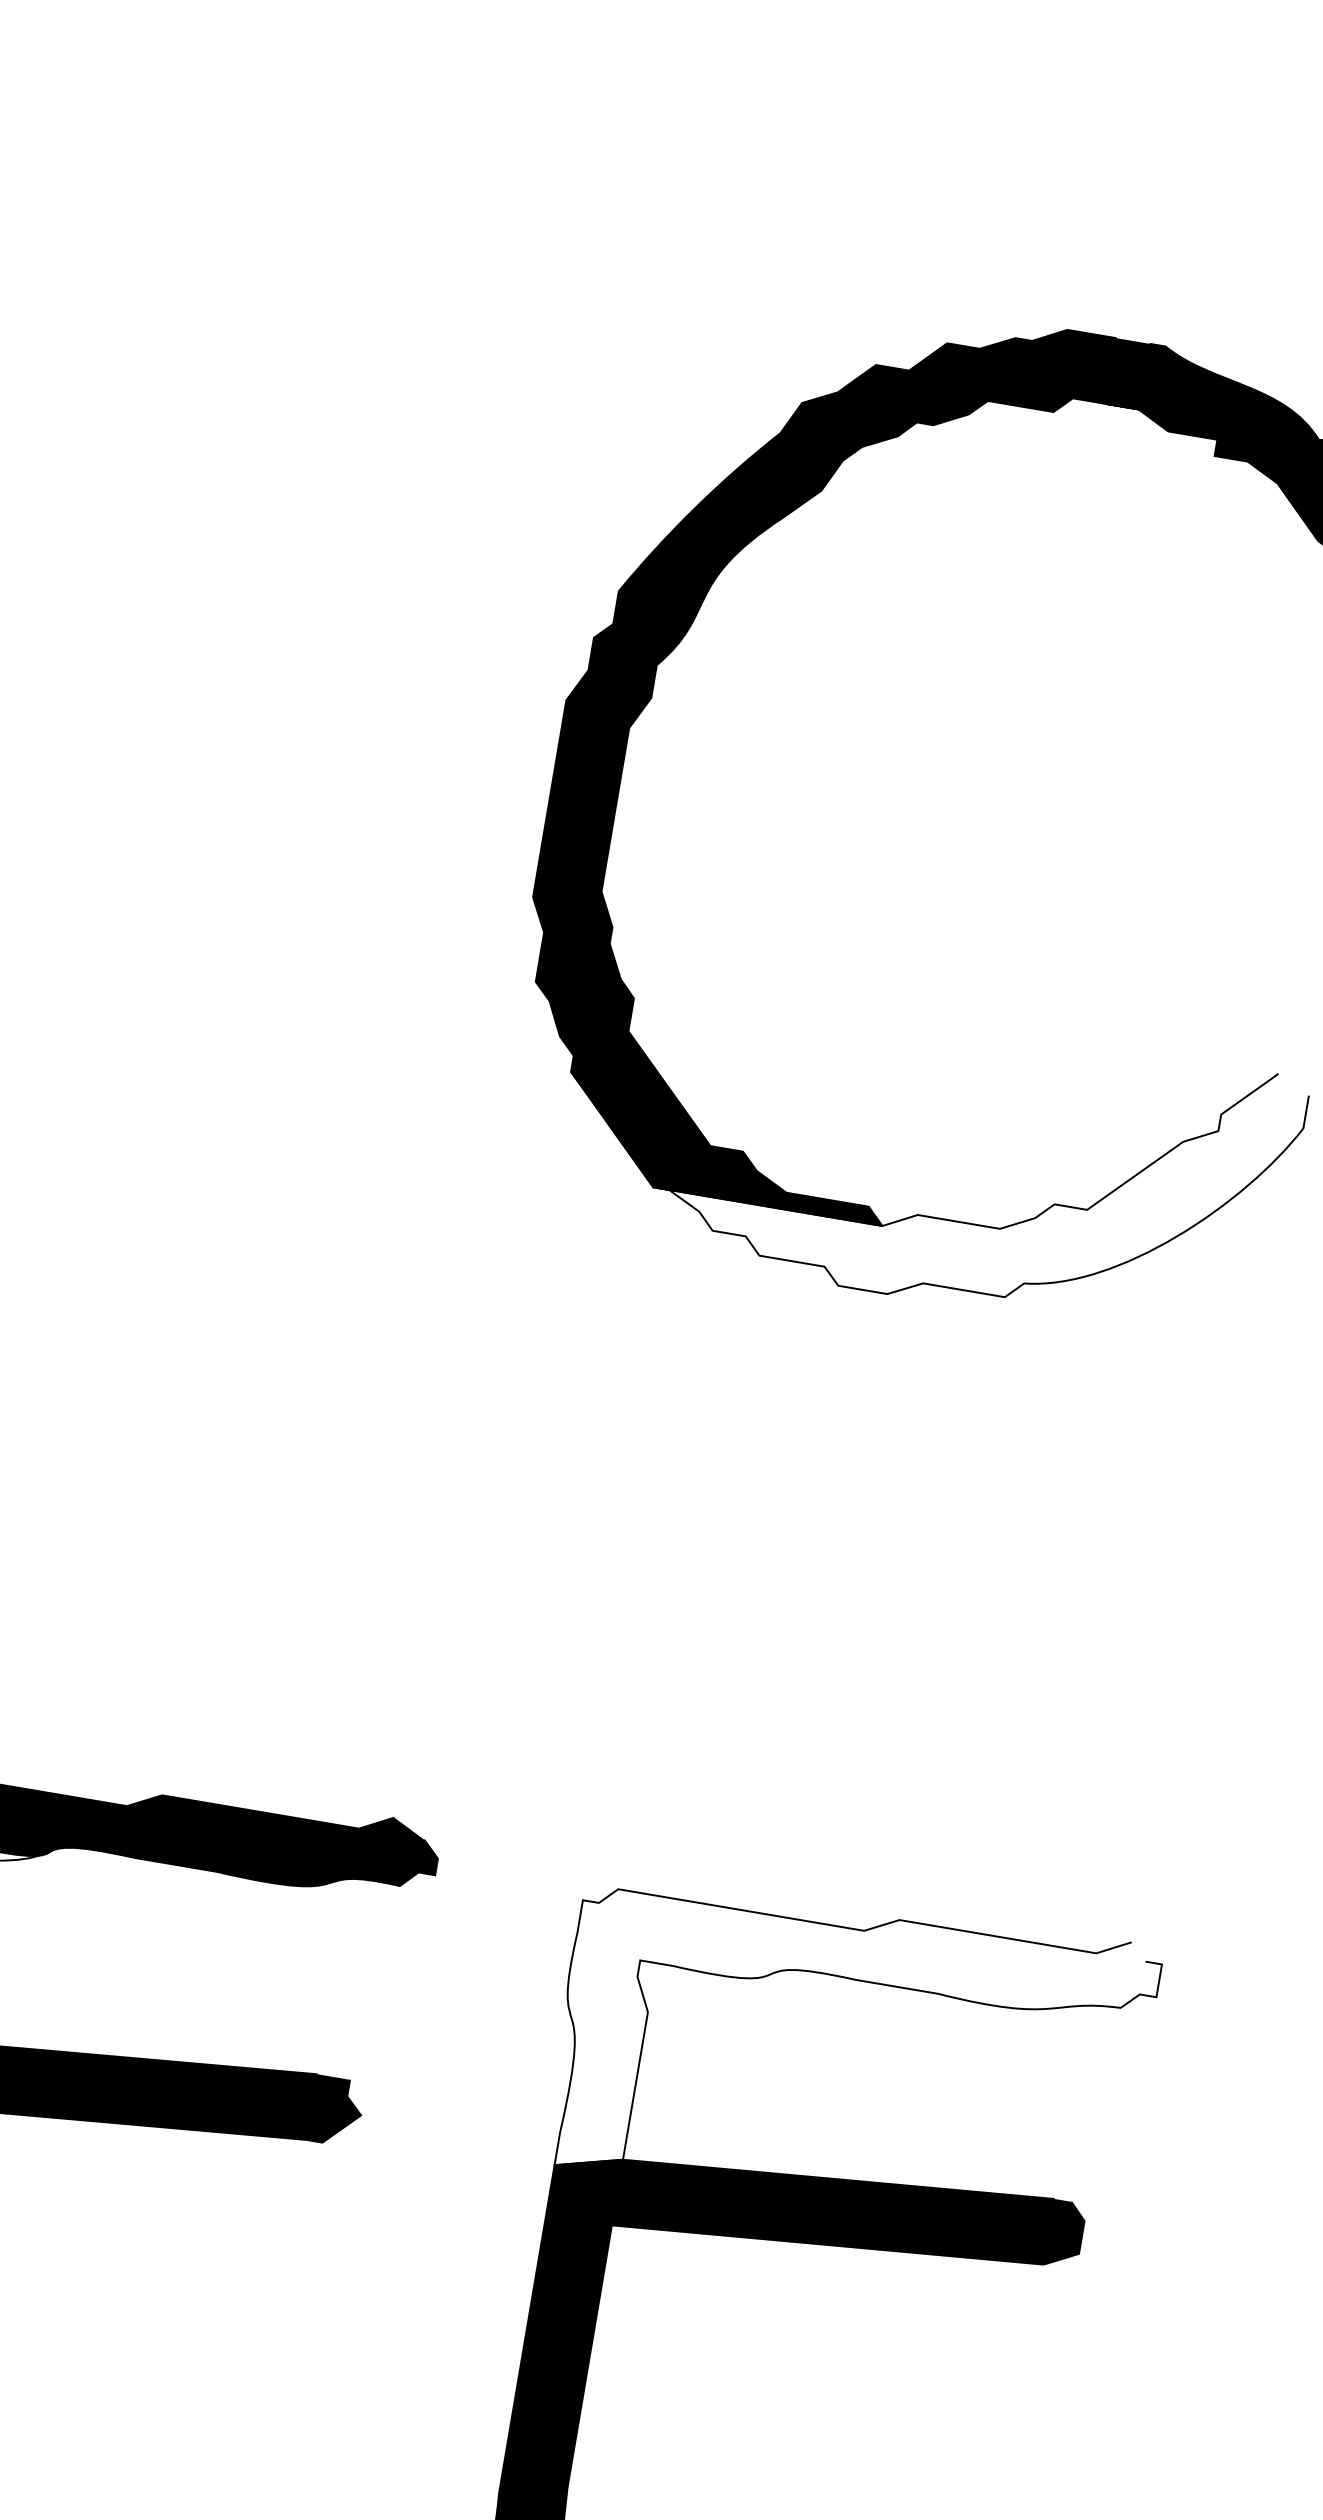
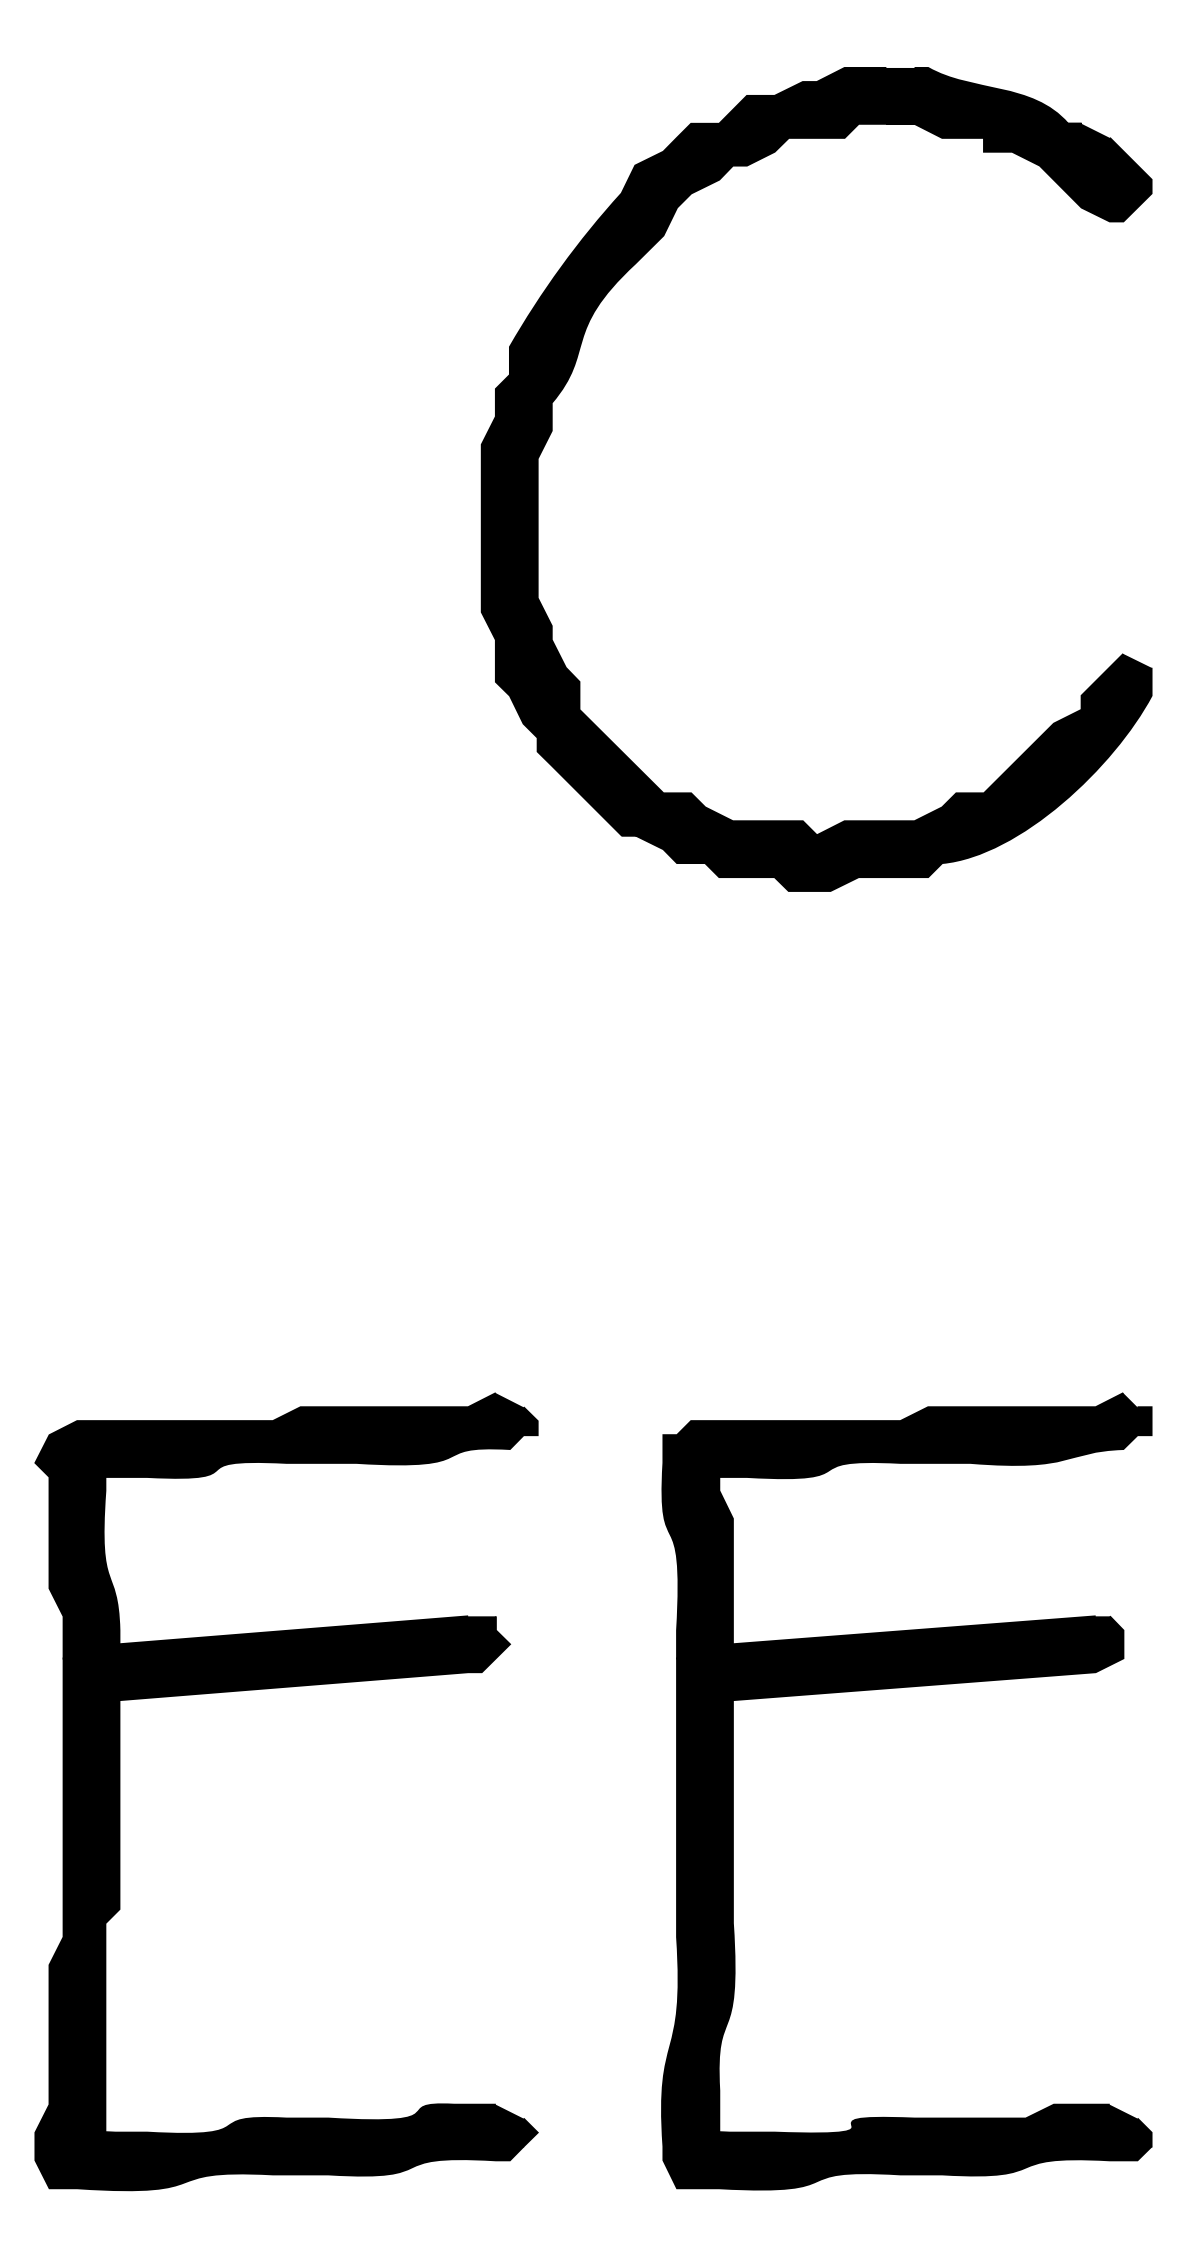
fill: (976, 1164) -> (886, 771), added
fill: (850, 2054) -> (906, 1525), added

